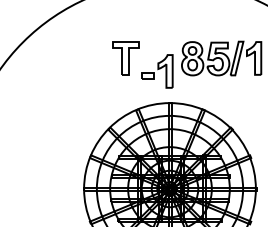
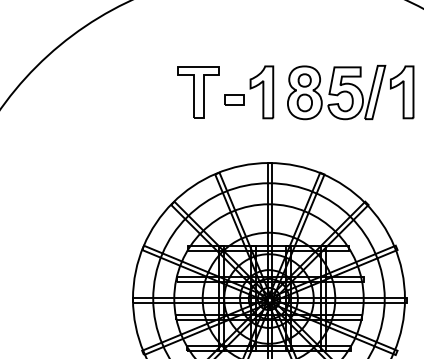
part: (157, 71) -> (249, 92), moved

